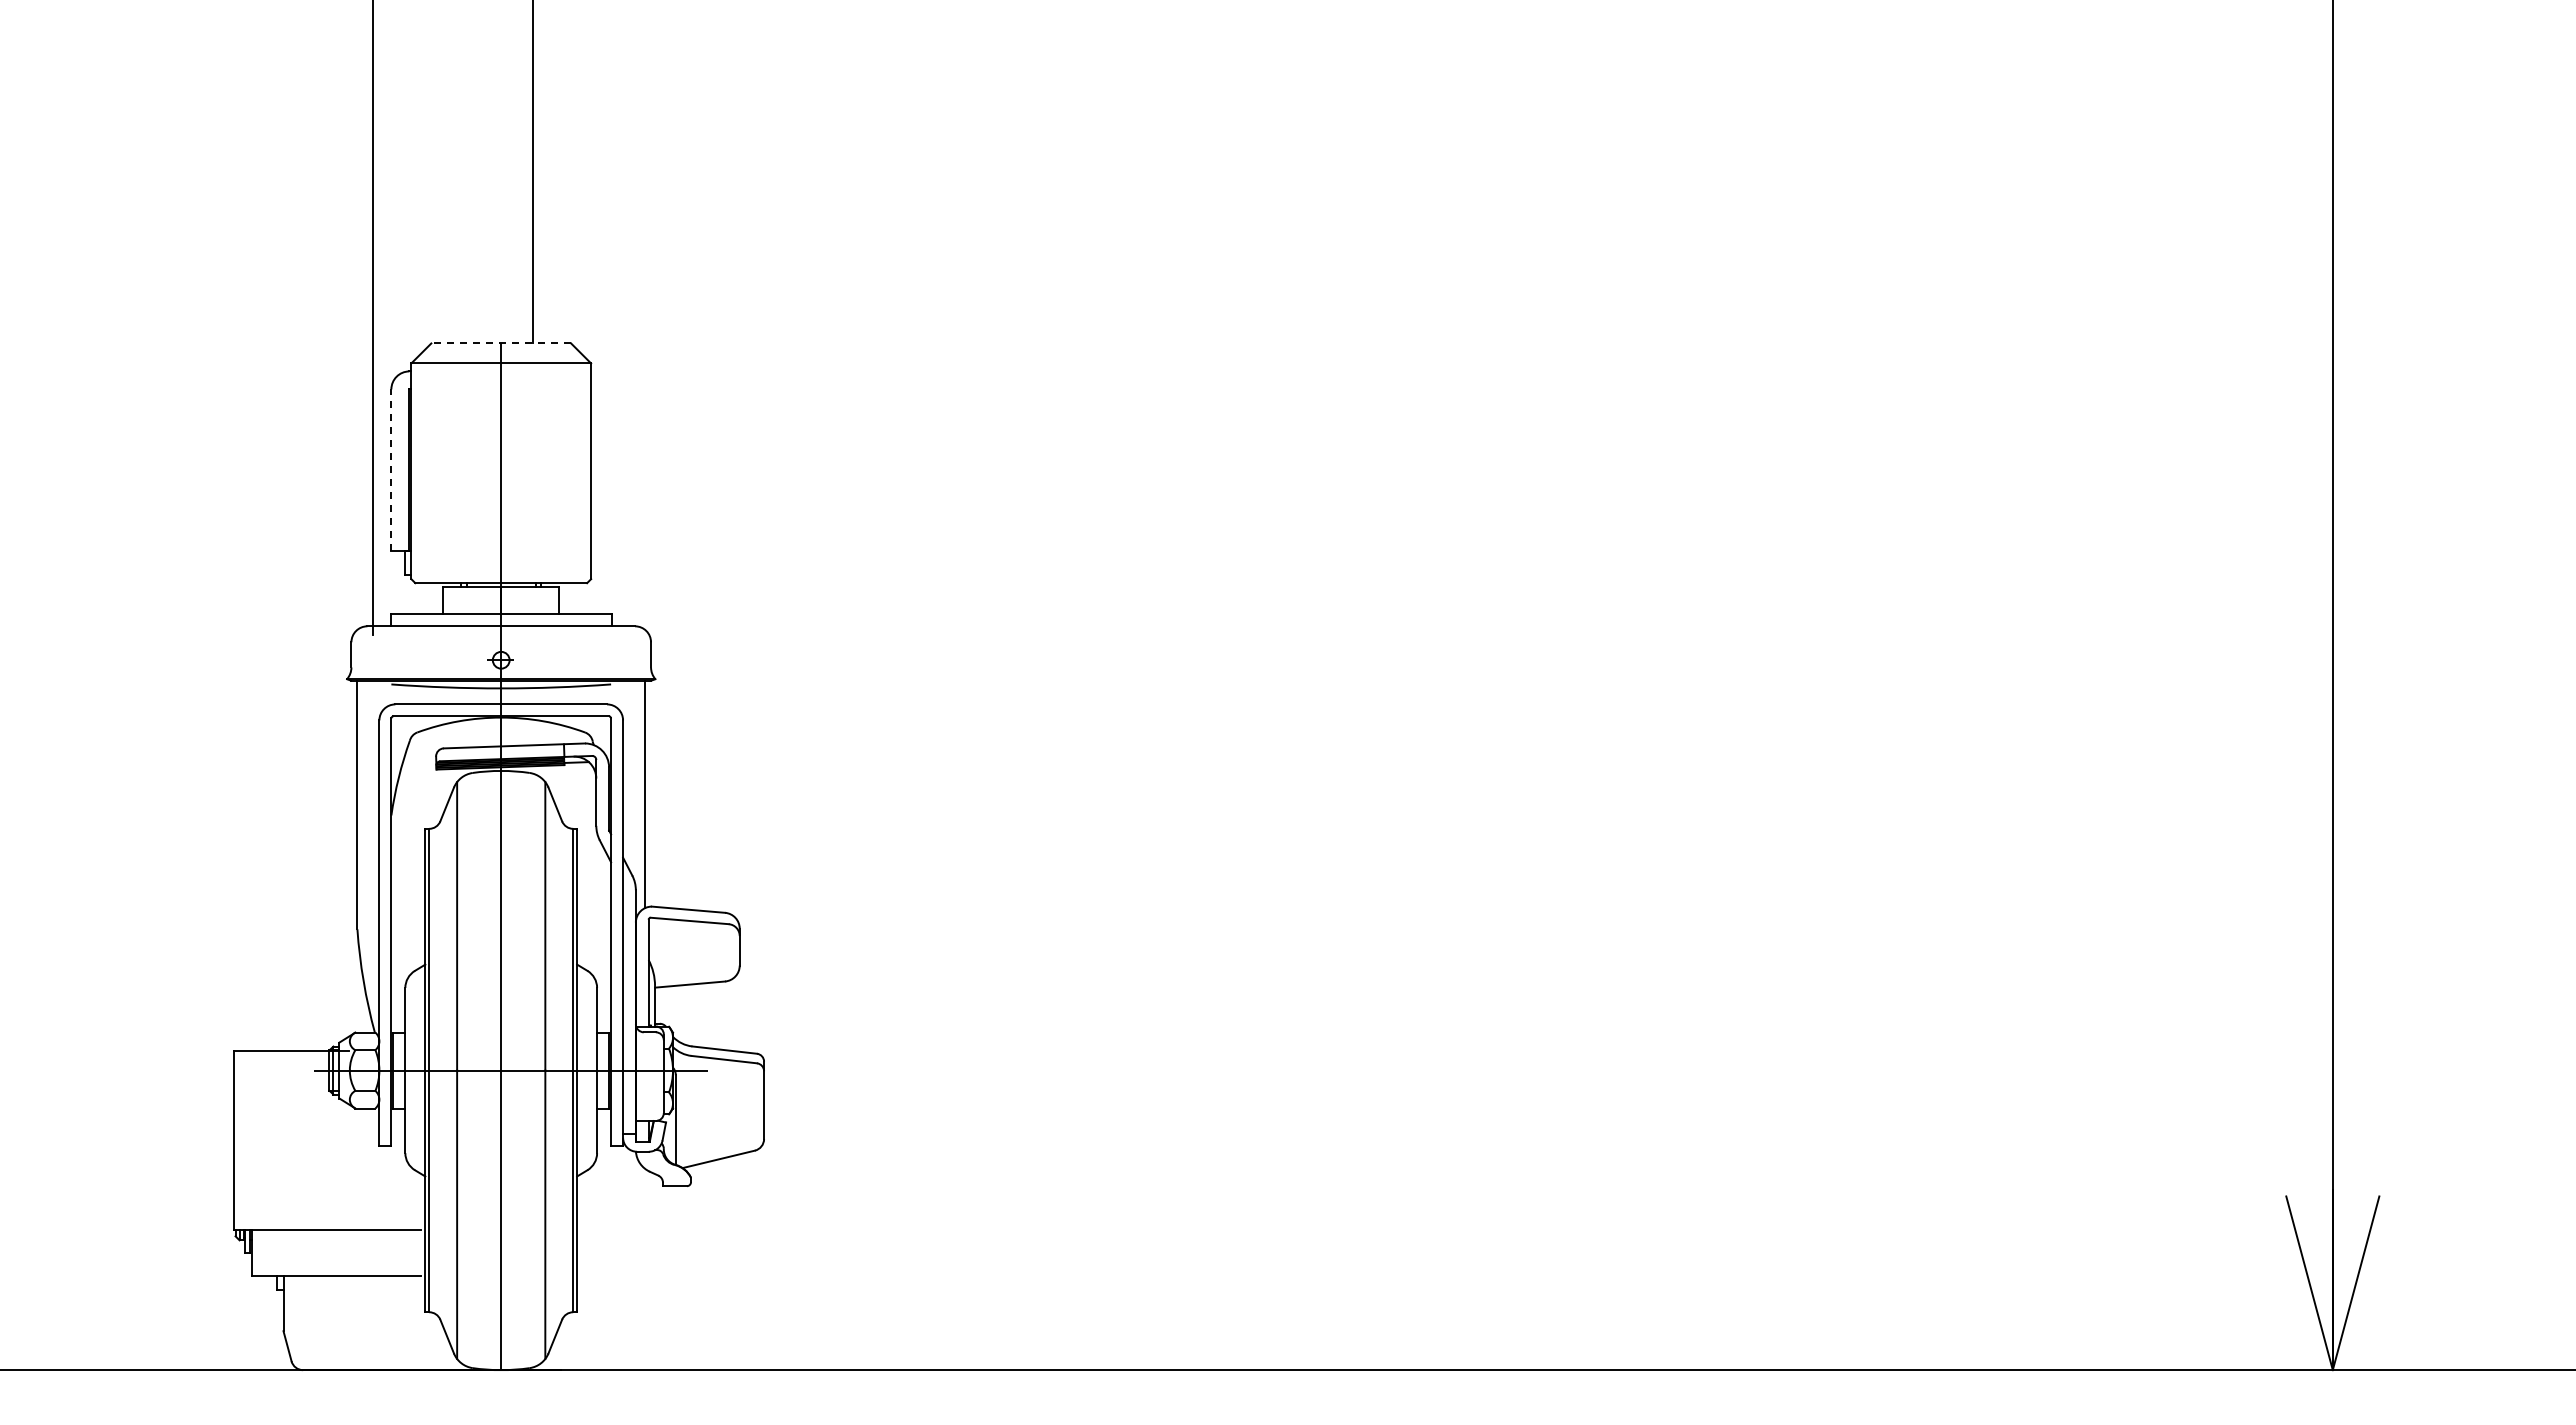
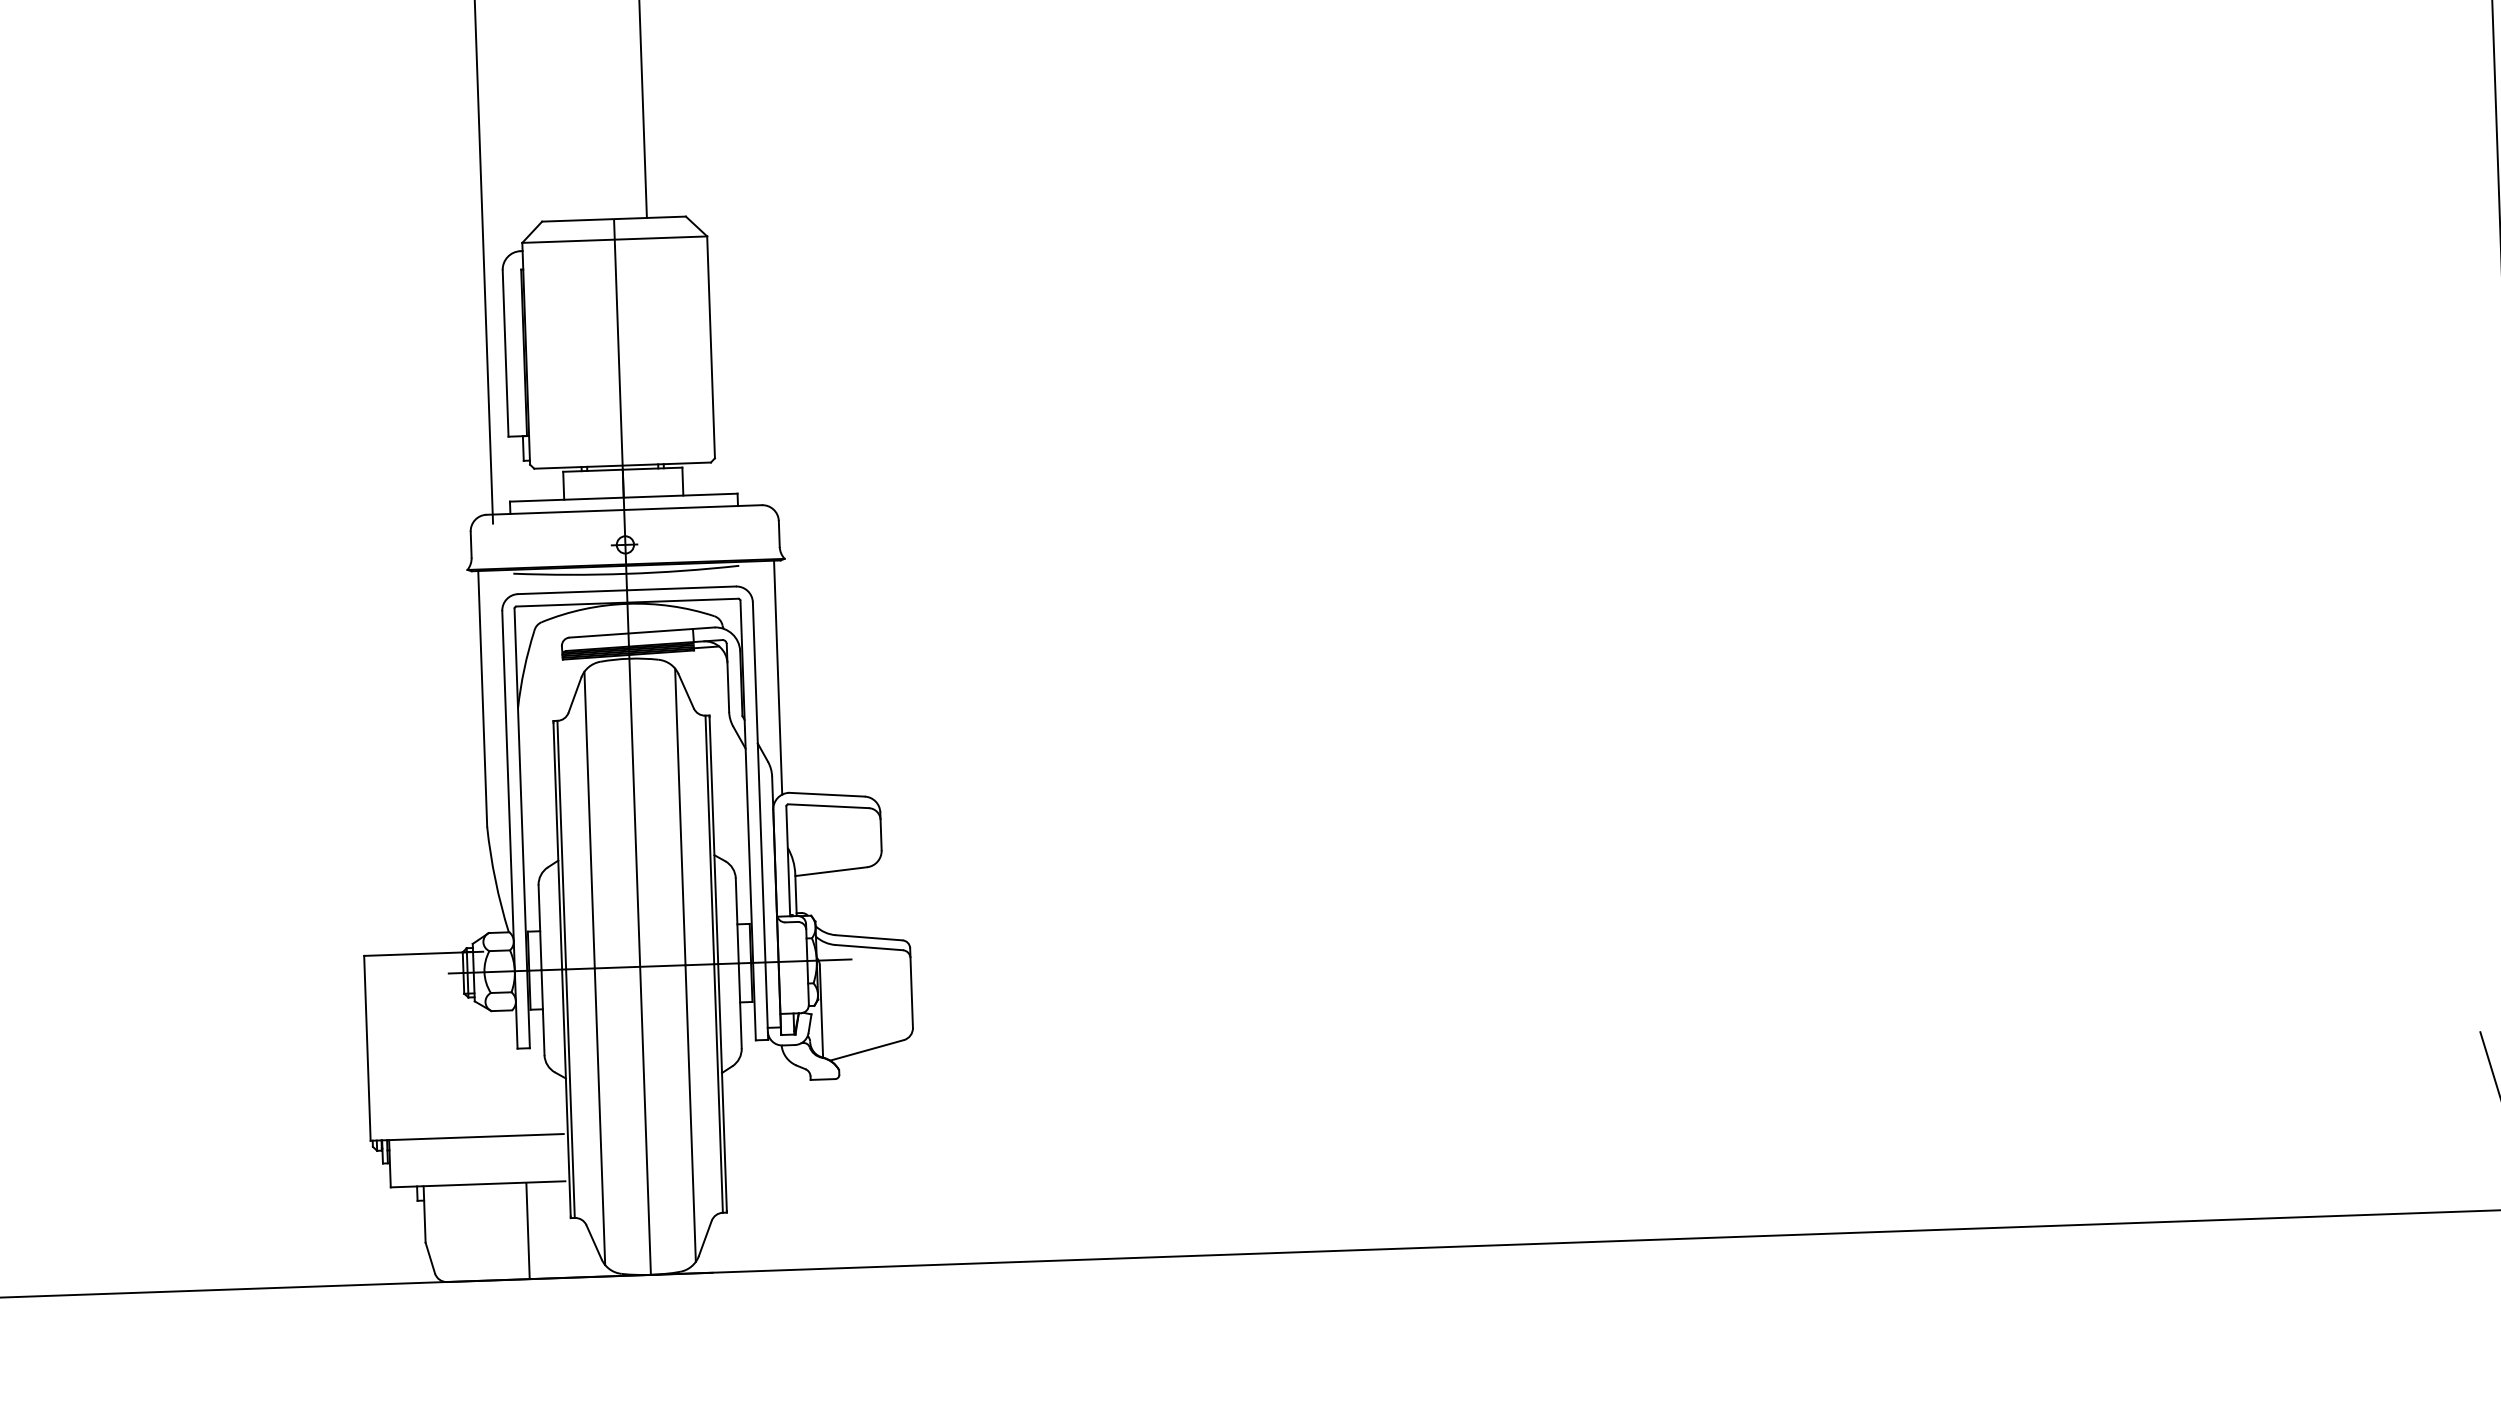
line: (501, 343) -> (614, 219), dashed -> solid
line: (391, 470) -> (505, 353), dashed -> solid
line: (383, 1323) -> (528, 1231), added

